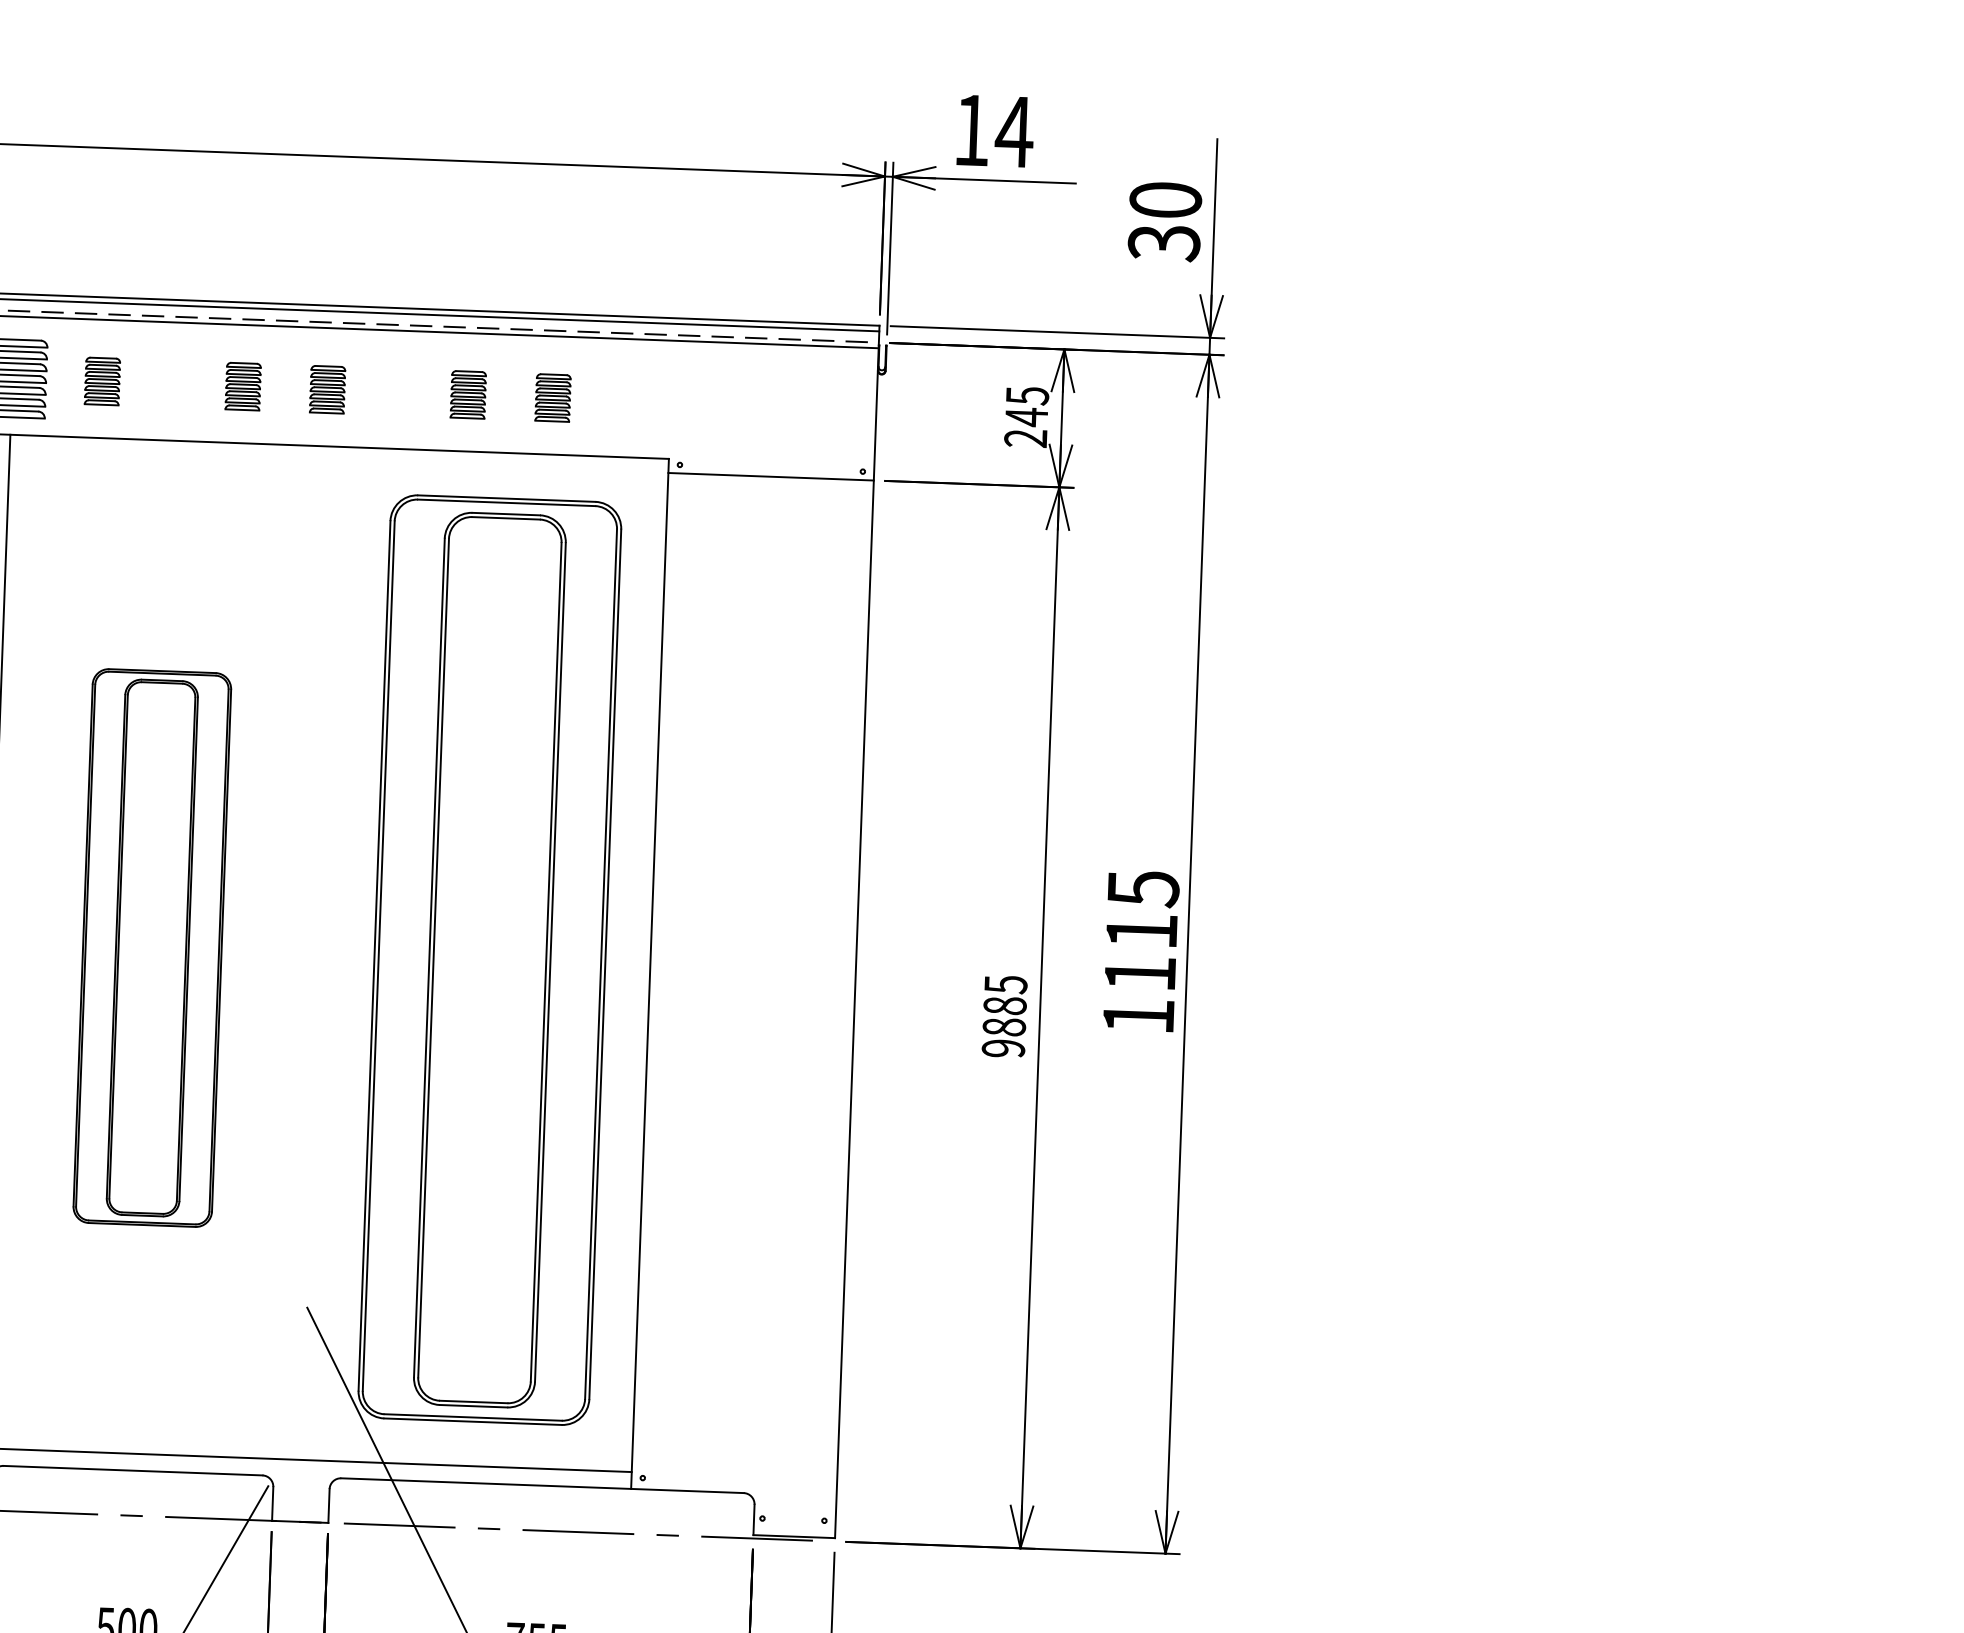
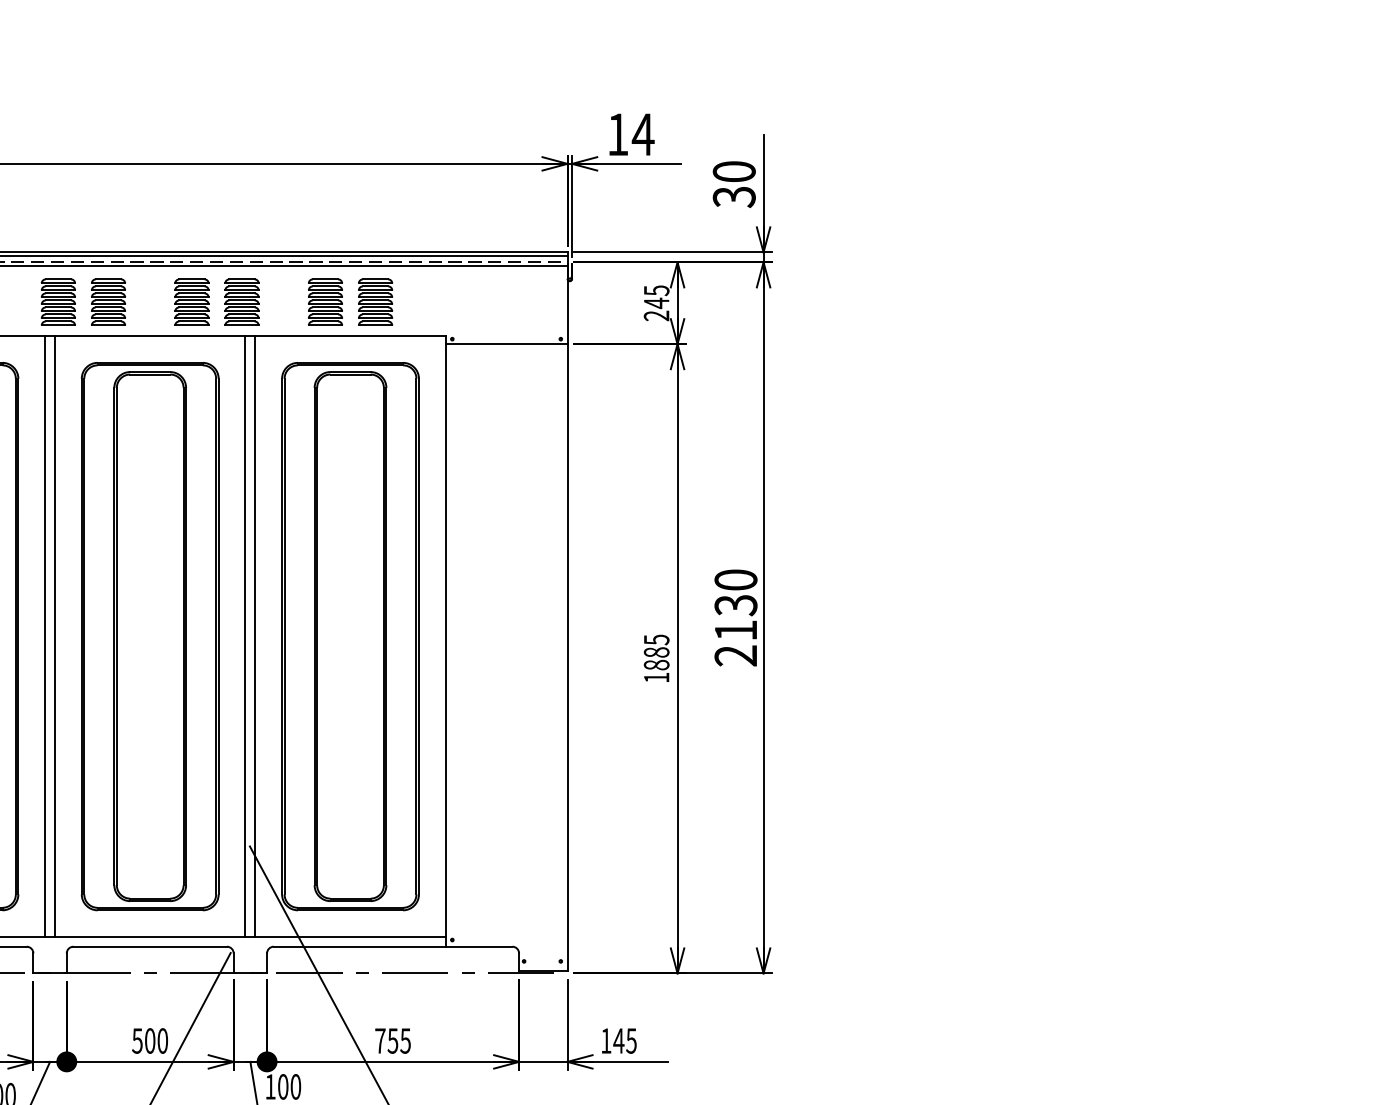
part: (102, 380) -> (108, 301), size x1.67
part: (242, 385) -> (191, 301), size x1.67
part: (326, 388) -> (241, 301), size x1.67
part: (468, 393) -> (325, 301), size x1.67
part: (552, 396) -> (375, 301), size x1.67
part: (152, 947) -> (150, 636), size x1.67
line: (312, 951) -> (245, 635), added
text: (1140, 951) -> (735, 617), 1115 -> 2130
line: (329, 952) -> (255, 635), added
text: (1003, 1048) -> (656, 677), 9885 -> 1885

